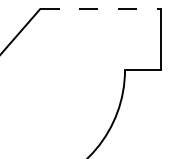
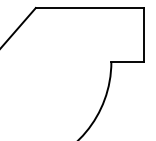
line: (100, 9) -> (89, 8), dashed -> solid

